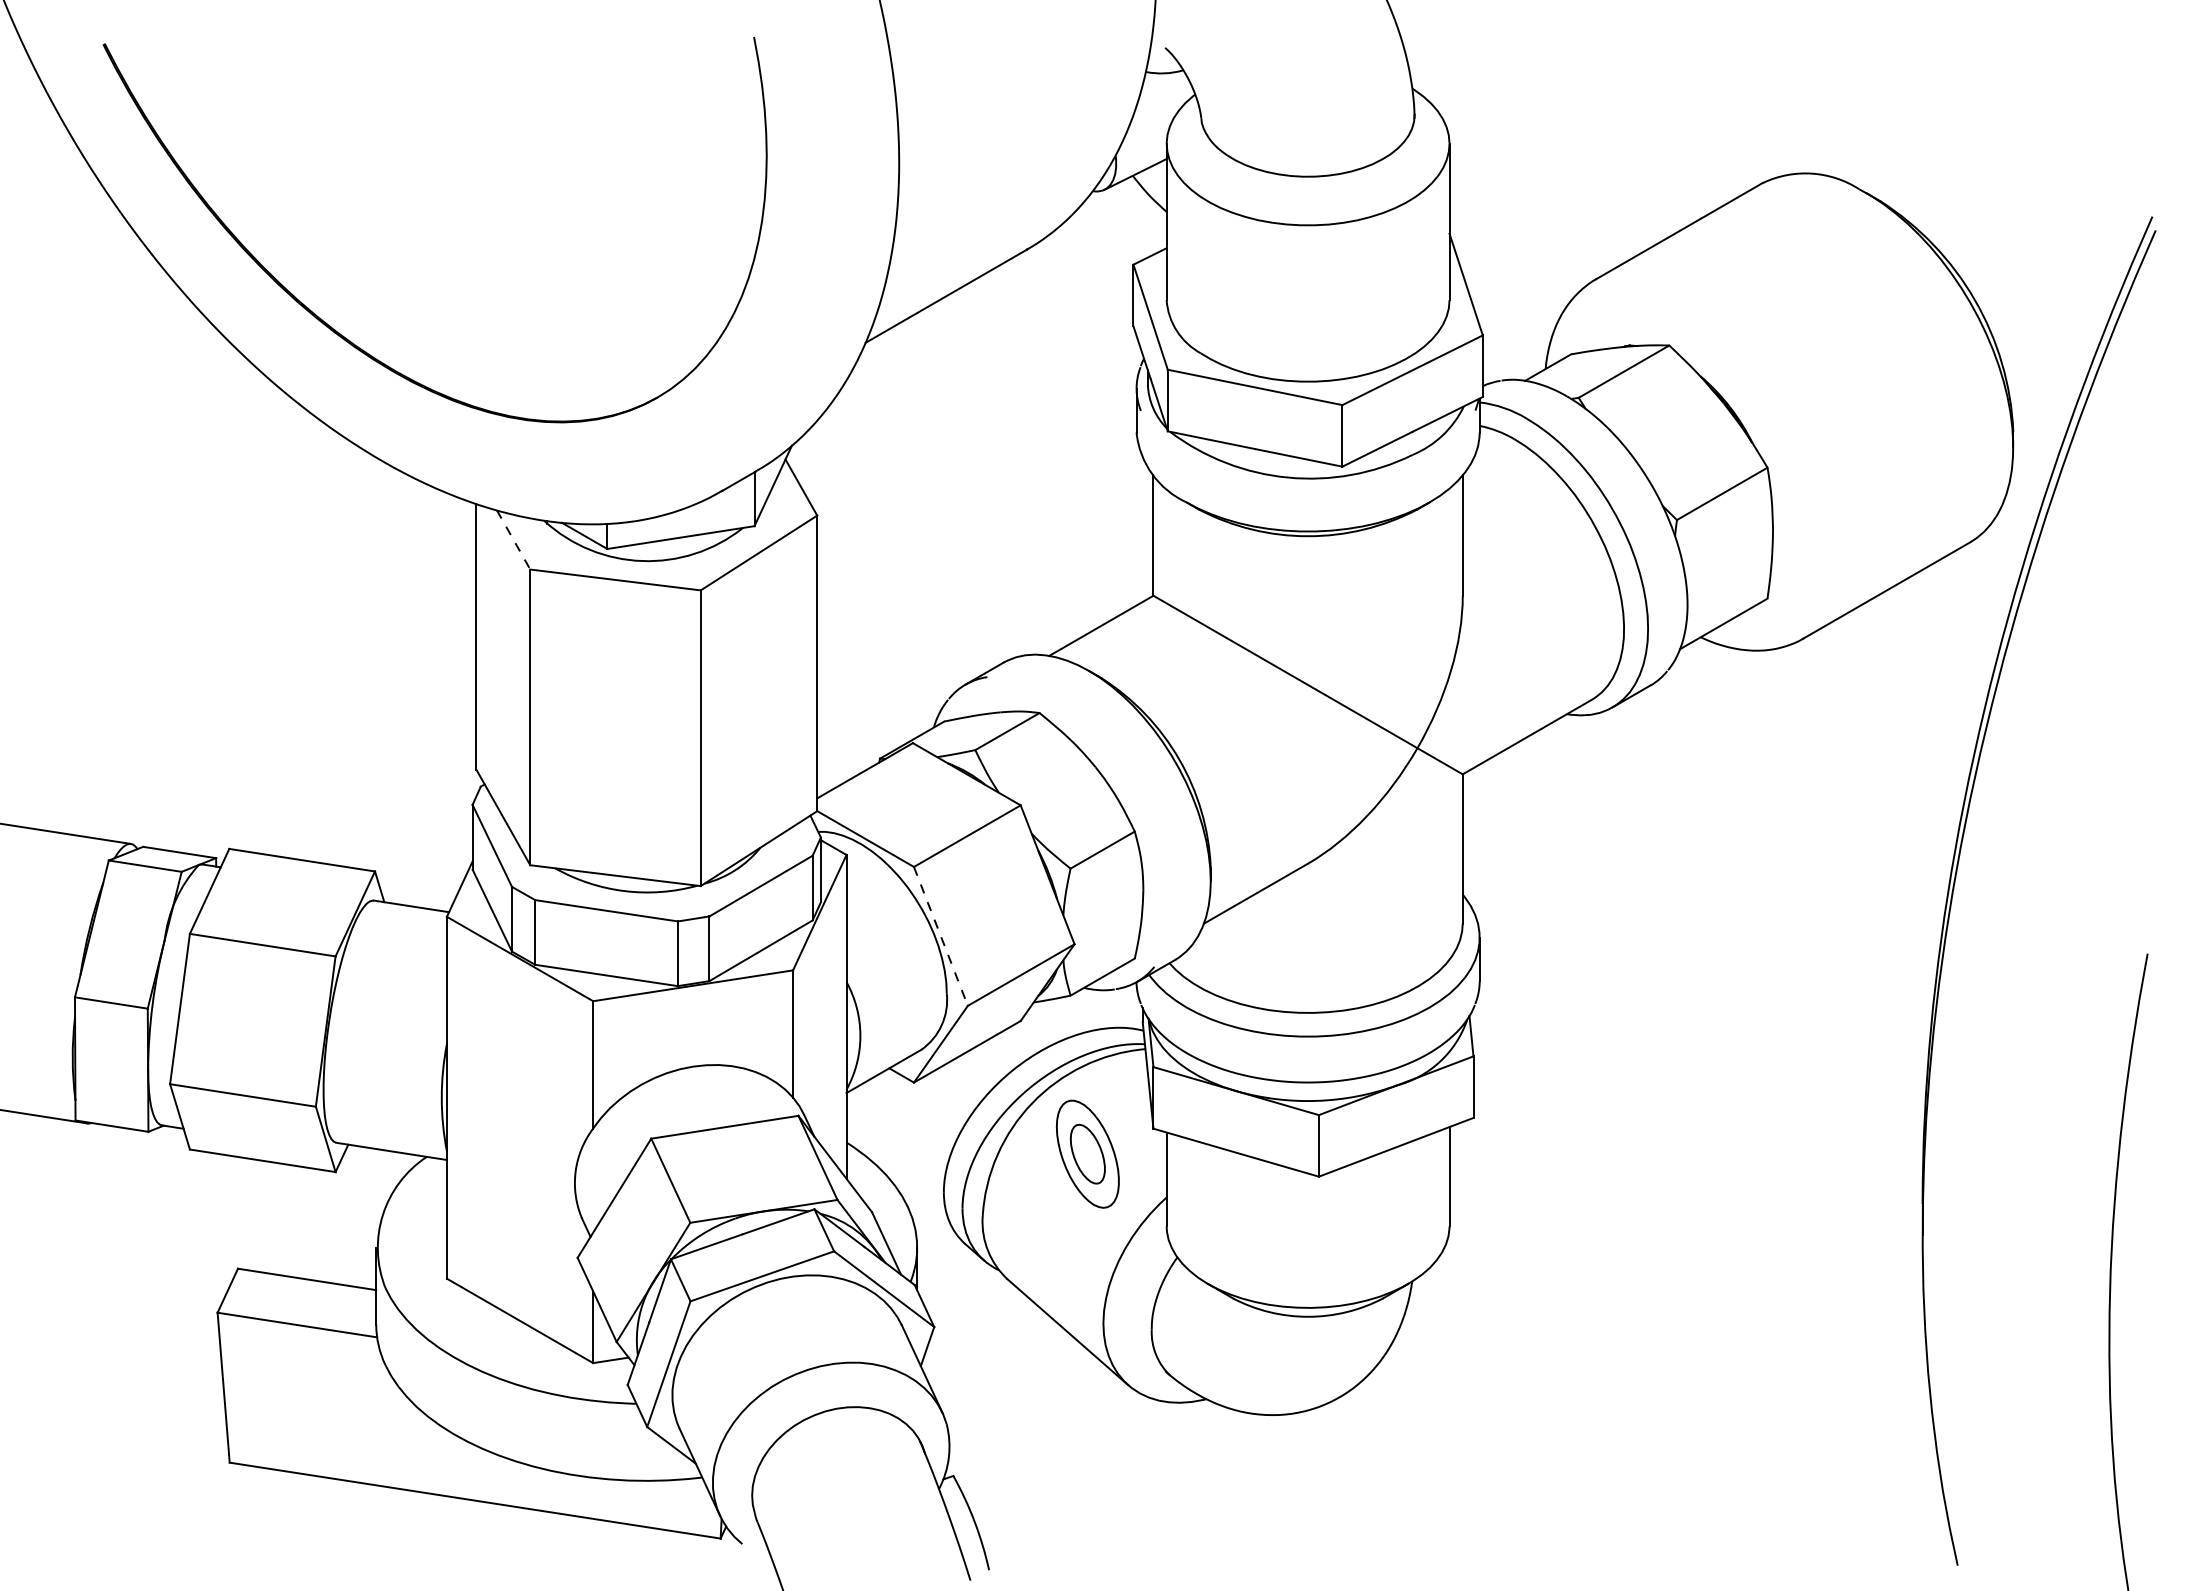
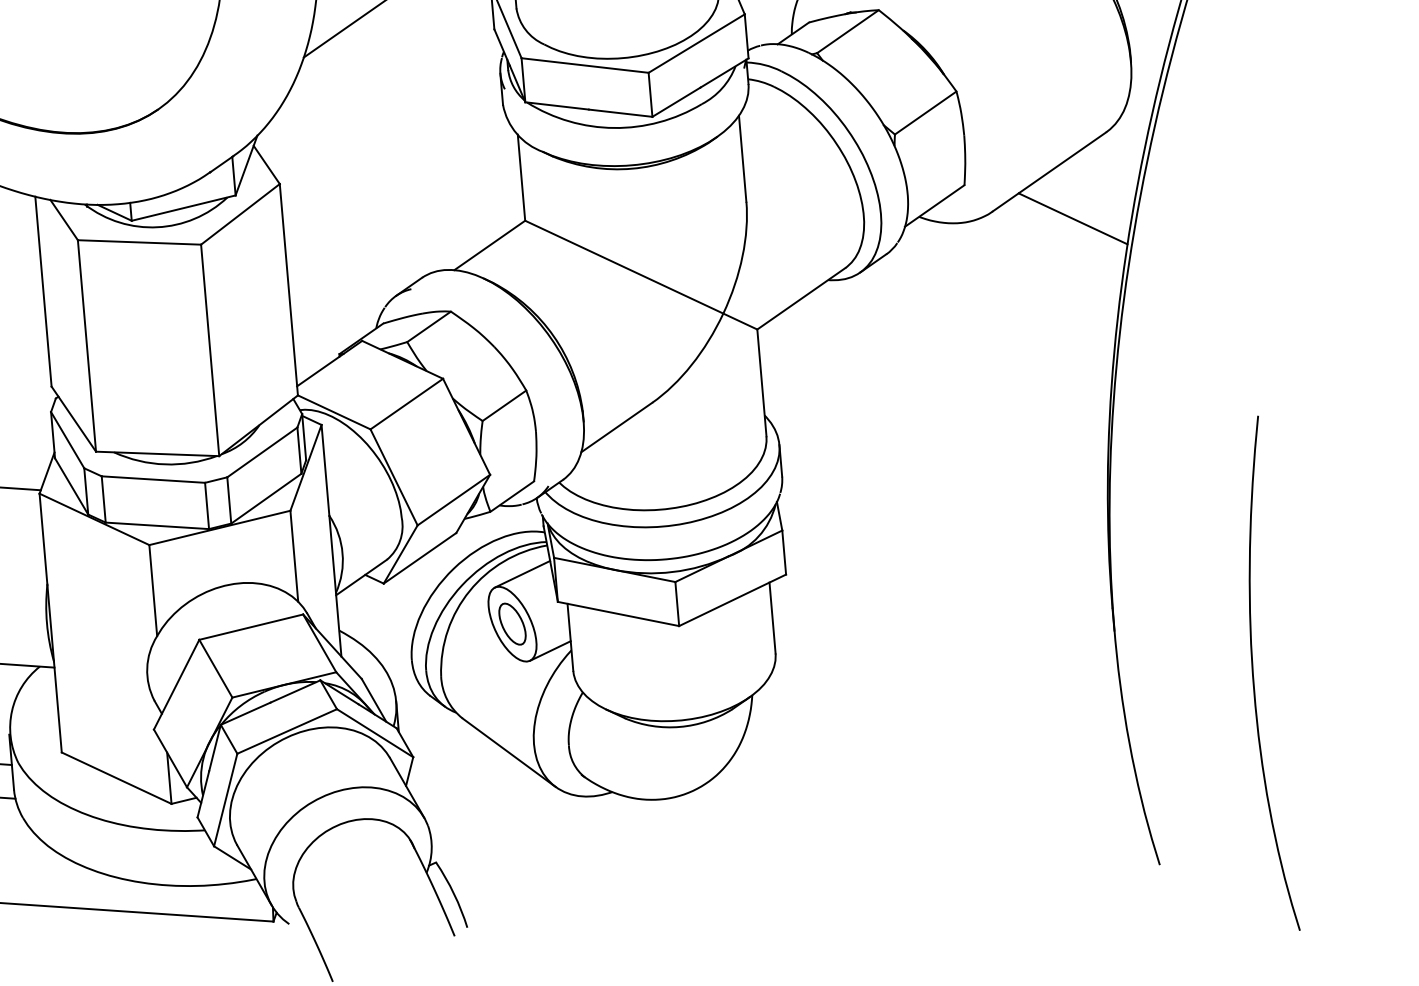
line: (513, 539) -> (64, 219), dashed -> solid
line: (1913, 658) -> (1072, 219), added
line: (941, 936) -> (394, 477), dashed -> solid
line: (1107, 1085) -> (522, 573), added
line: (1136, 1195) -> (549, 650), added

